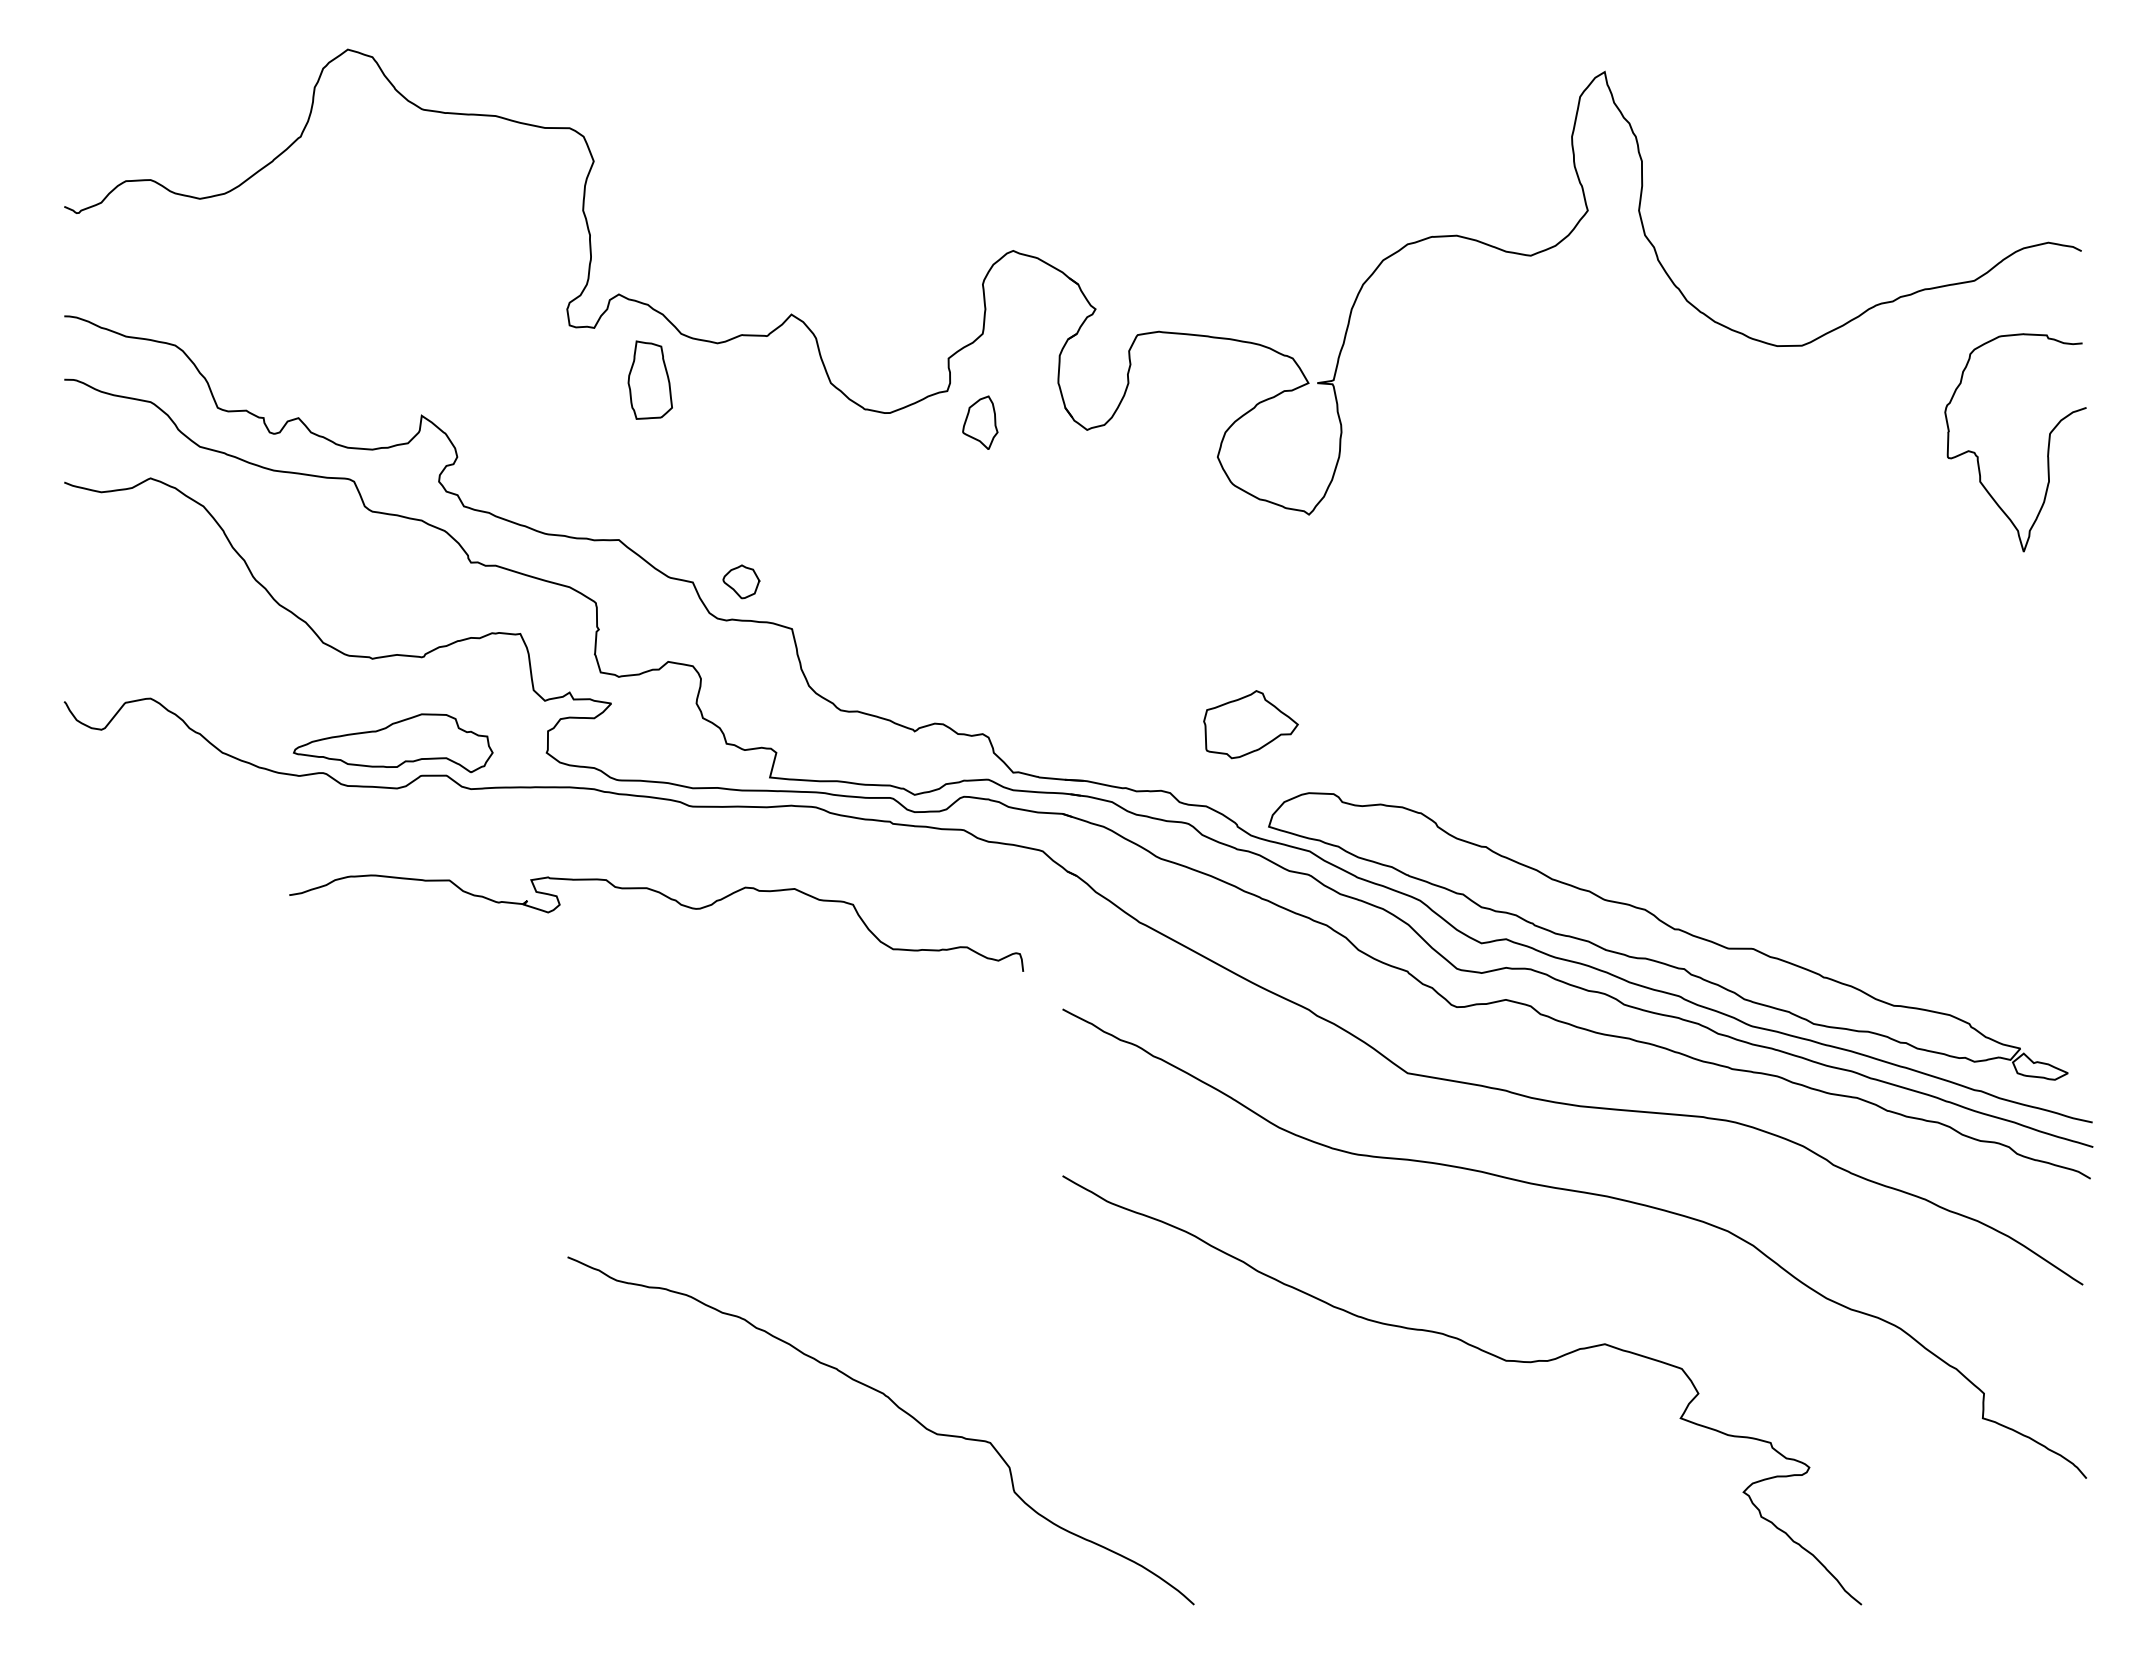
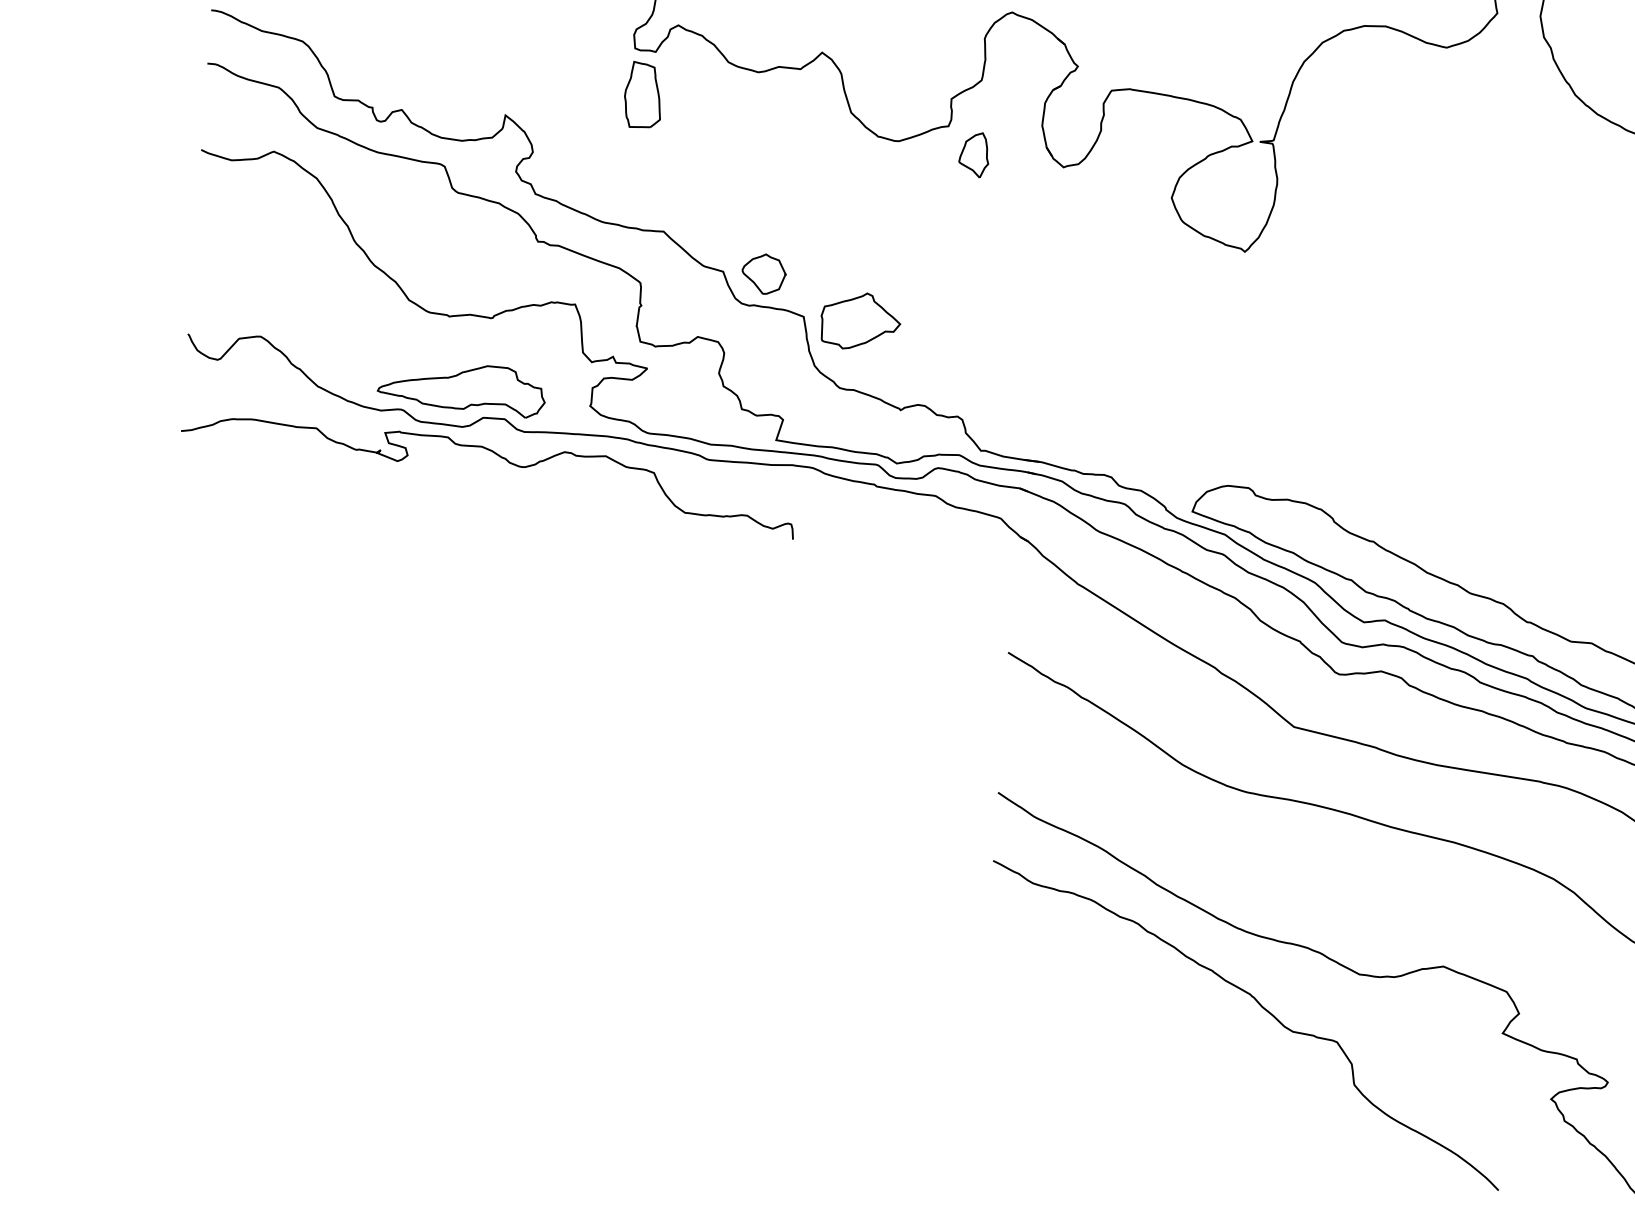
part: (649, 379) -> (642, 94), moved
part: (741, 581) -> (764, 273), size x1.43
part: (1250, 724) -> (860, 321), moved
curve: (667, 898) -> (498, 456), moved
curve: (899, 1409) -> (1262, 1008), moved

